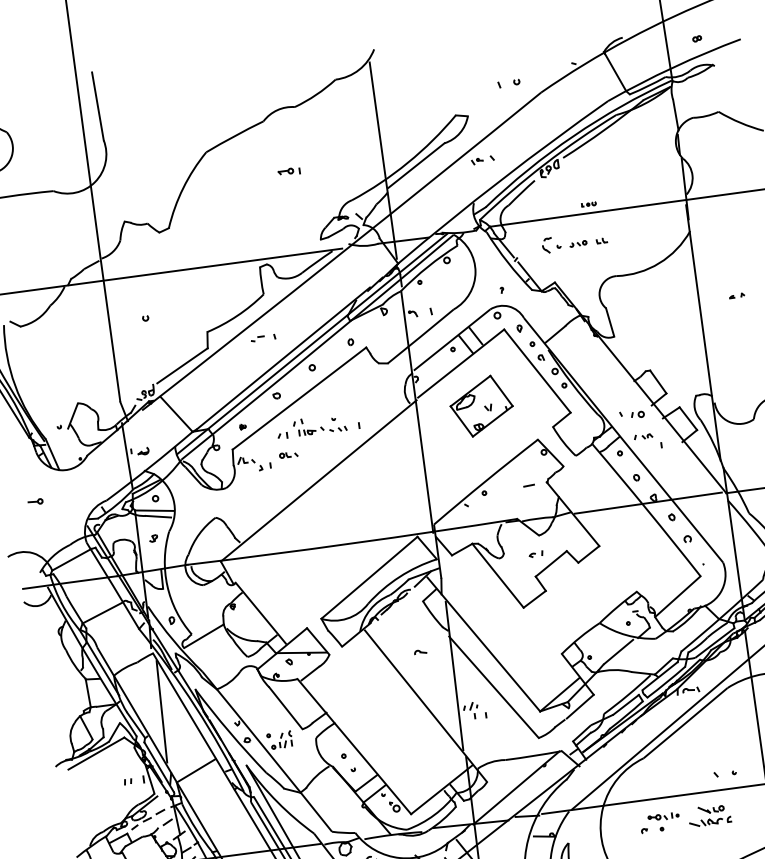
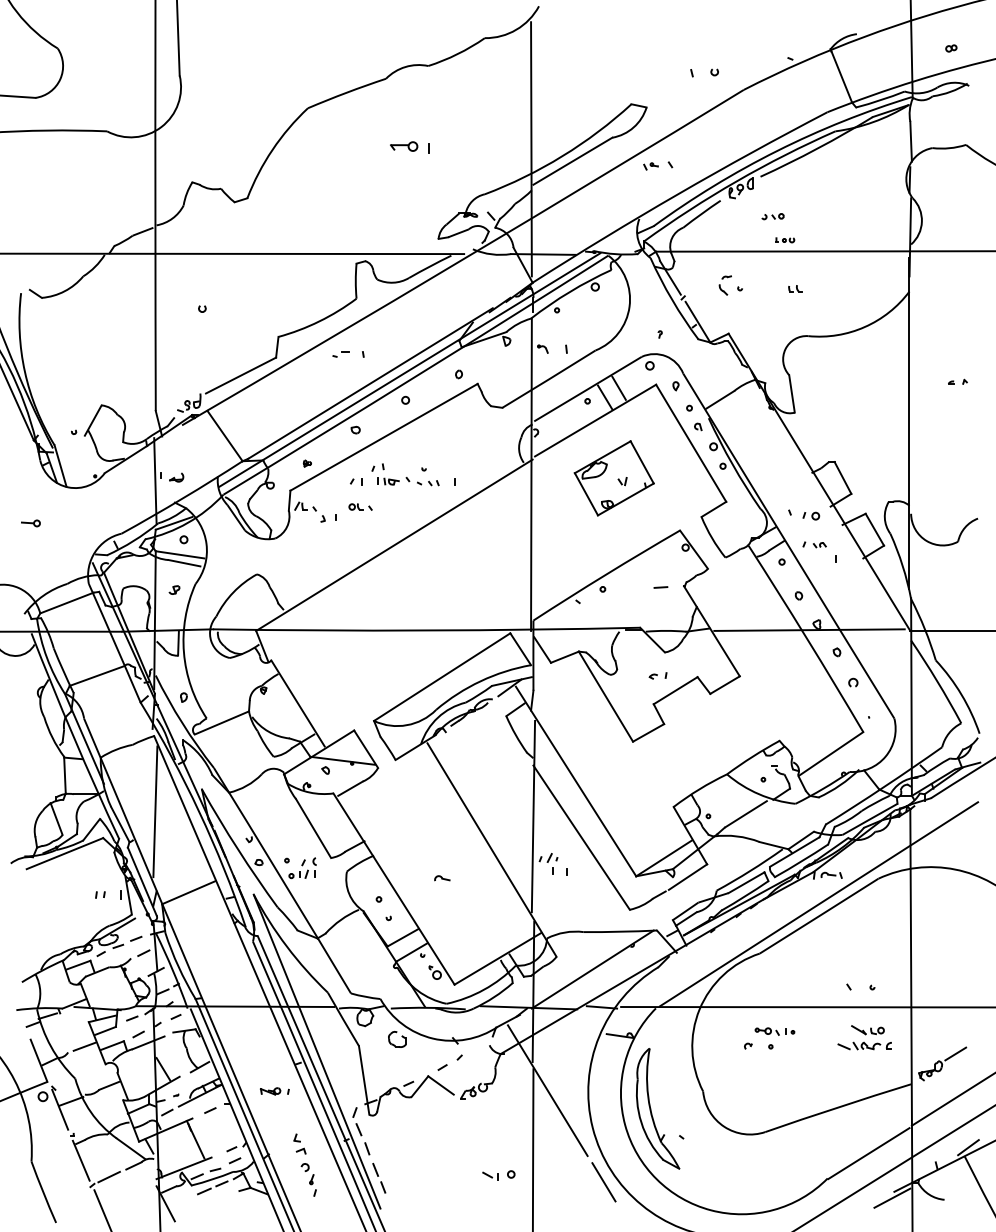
part: (288, 171) -> (409, 146), size x1.4
part: (577, 243) -> (772, 216), moved
part: (420, 652) -> (442, 878), moved
part: (709, 815) -> (864, 1037), moved

